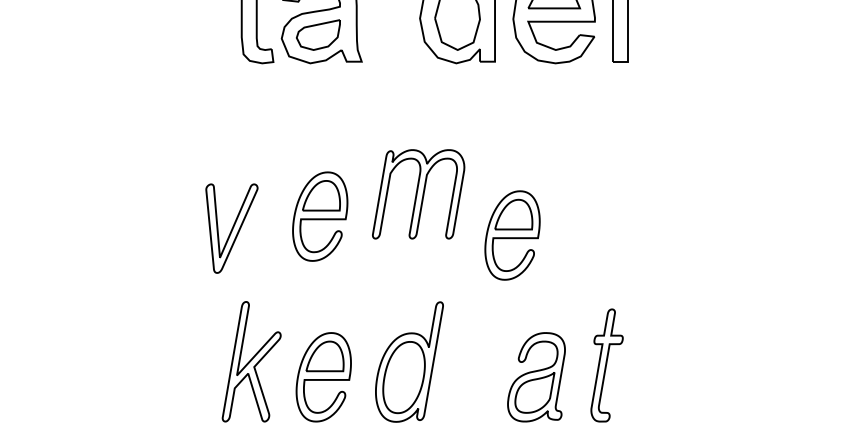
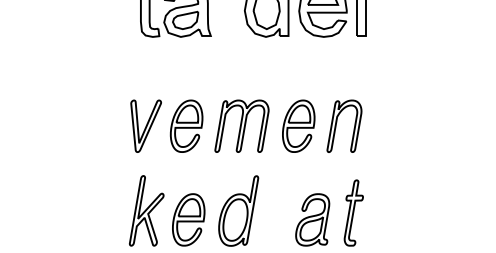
part: (417, 192) -> (241, 125), moved
part: (579, 210) -> (337, 122), added
part: (230, 227) -> (145, 125), moved
part: (512, 234) -> (298, 125), moved

